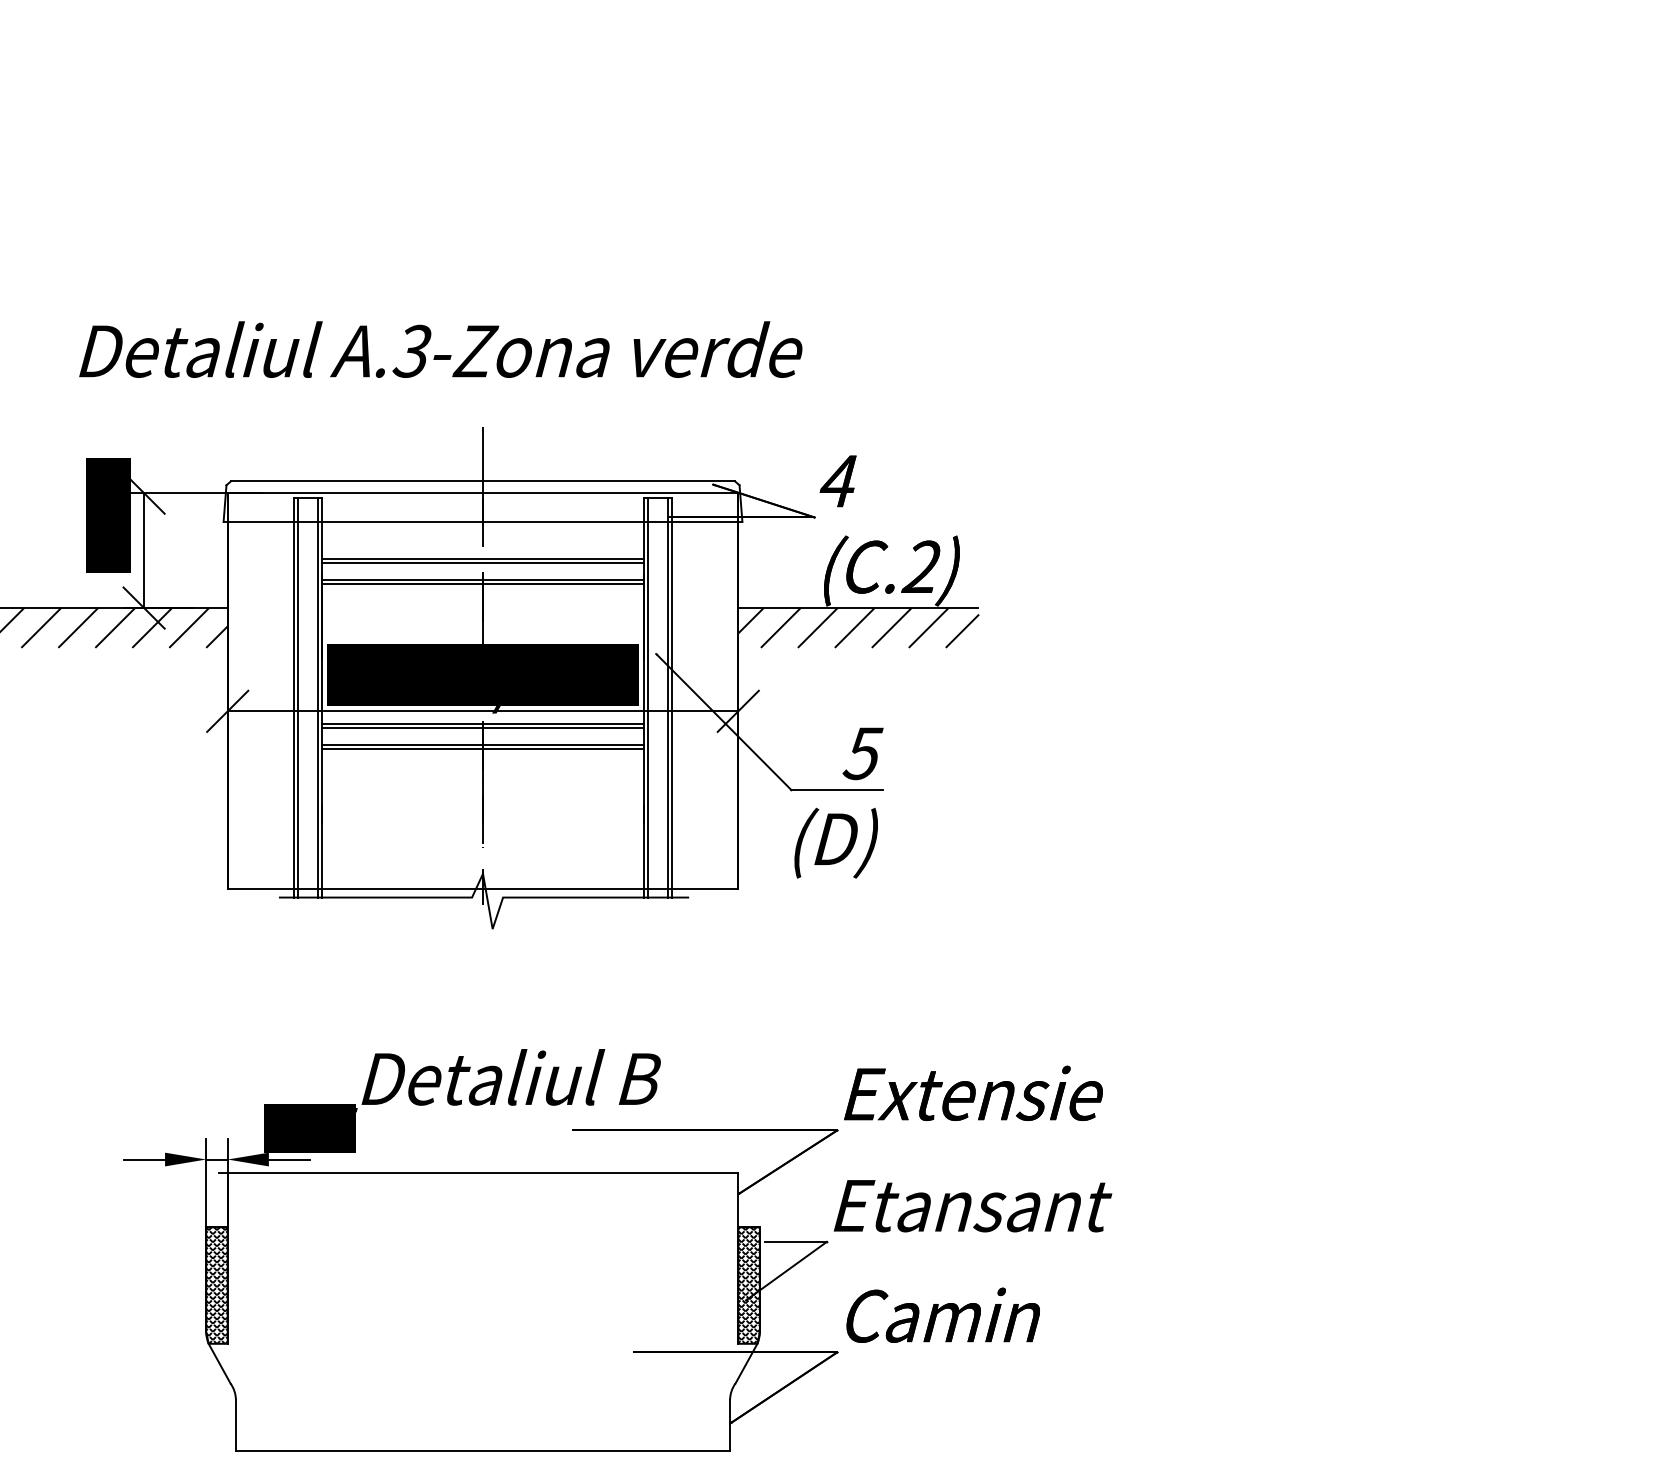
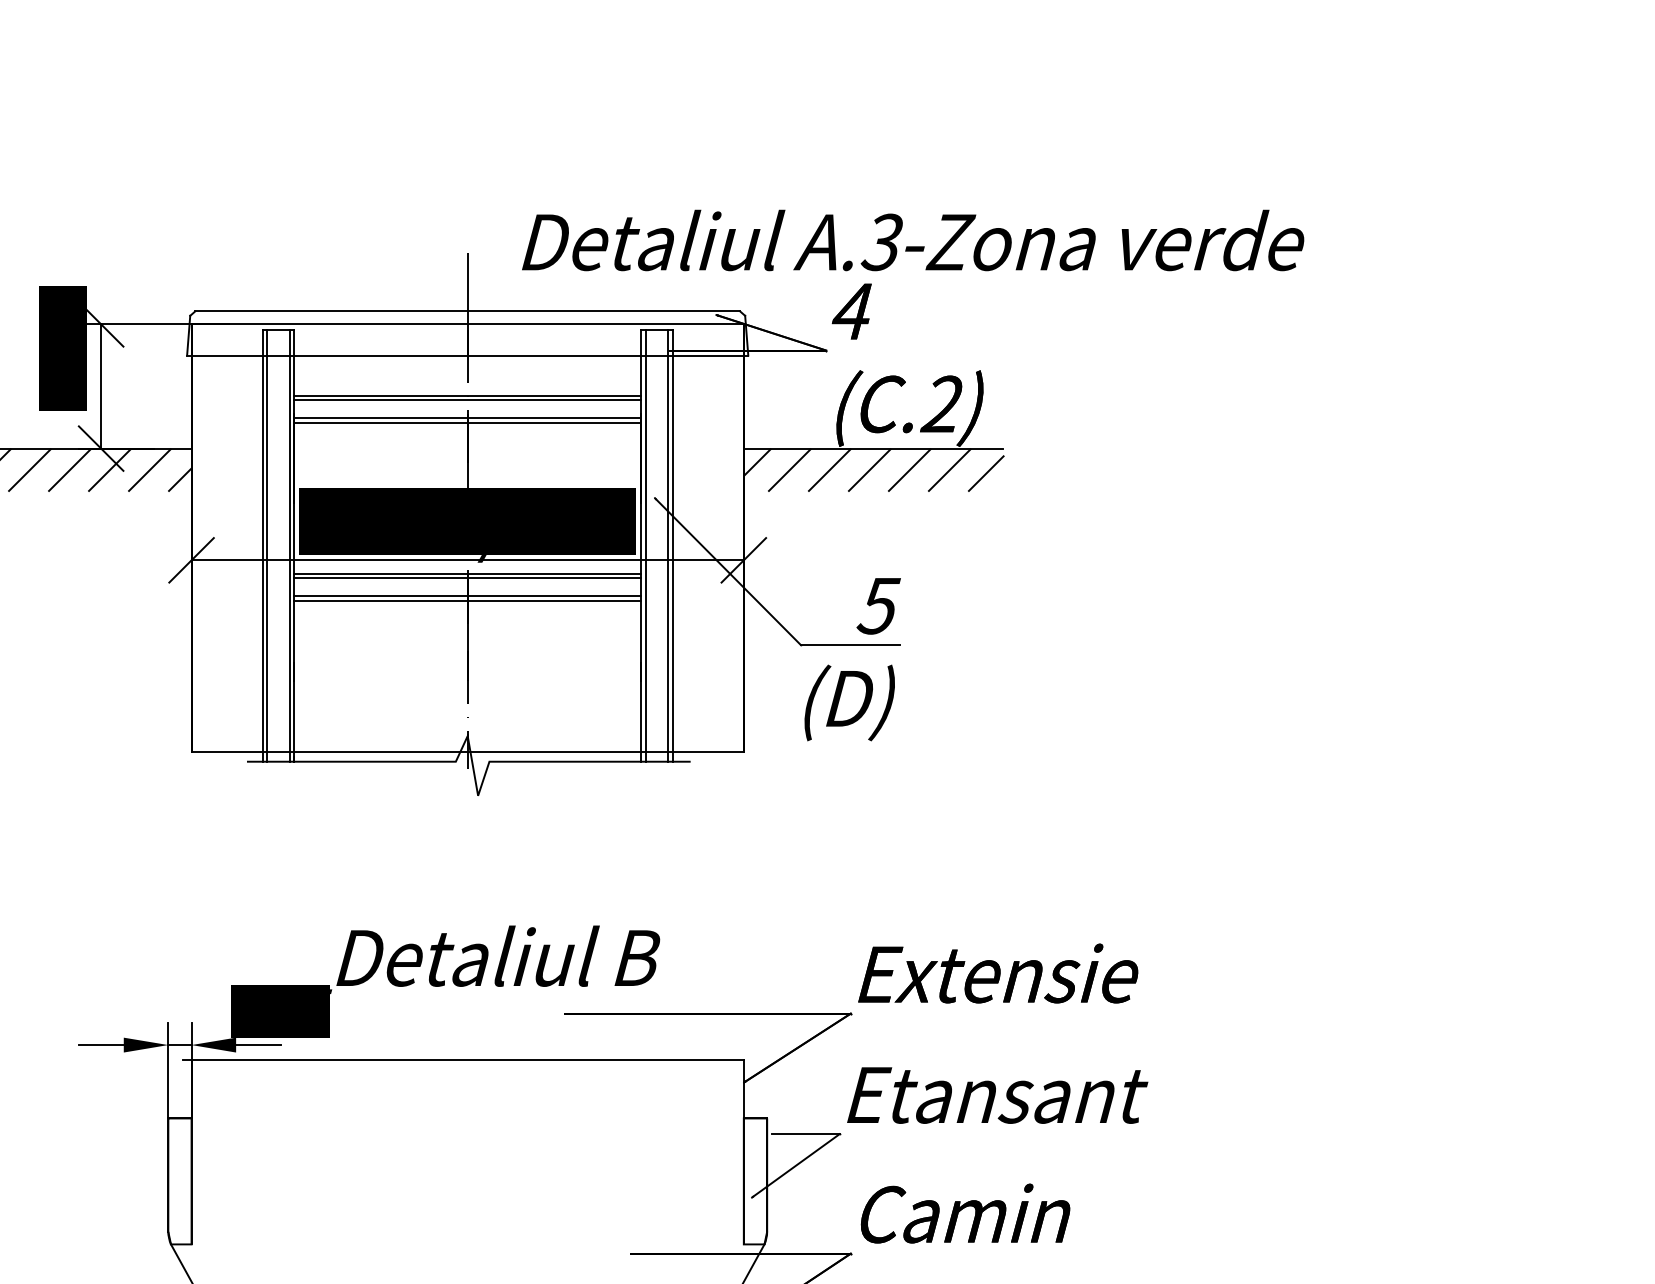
text: (440, 349) -> (912, 240), moved
hatch: (216, 1285) -> (179, 1181), removed
hatch: (748, 1285) -> (754, 1181), removed

